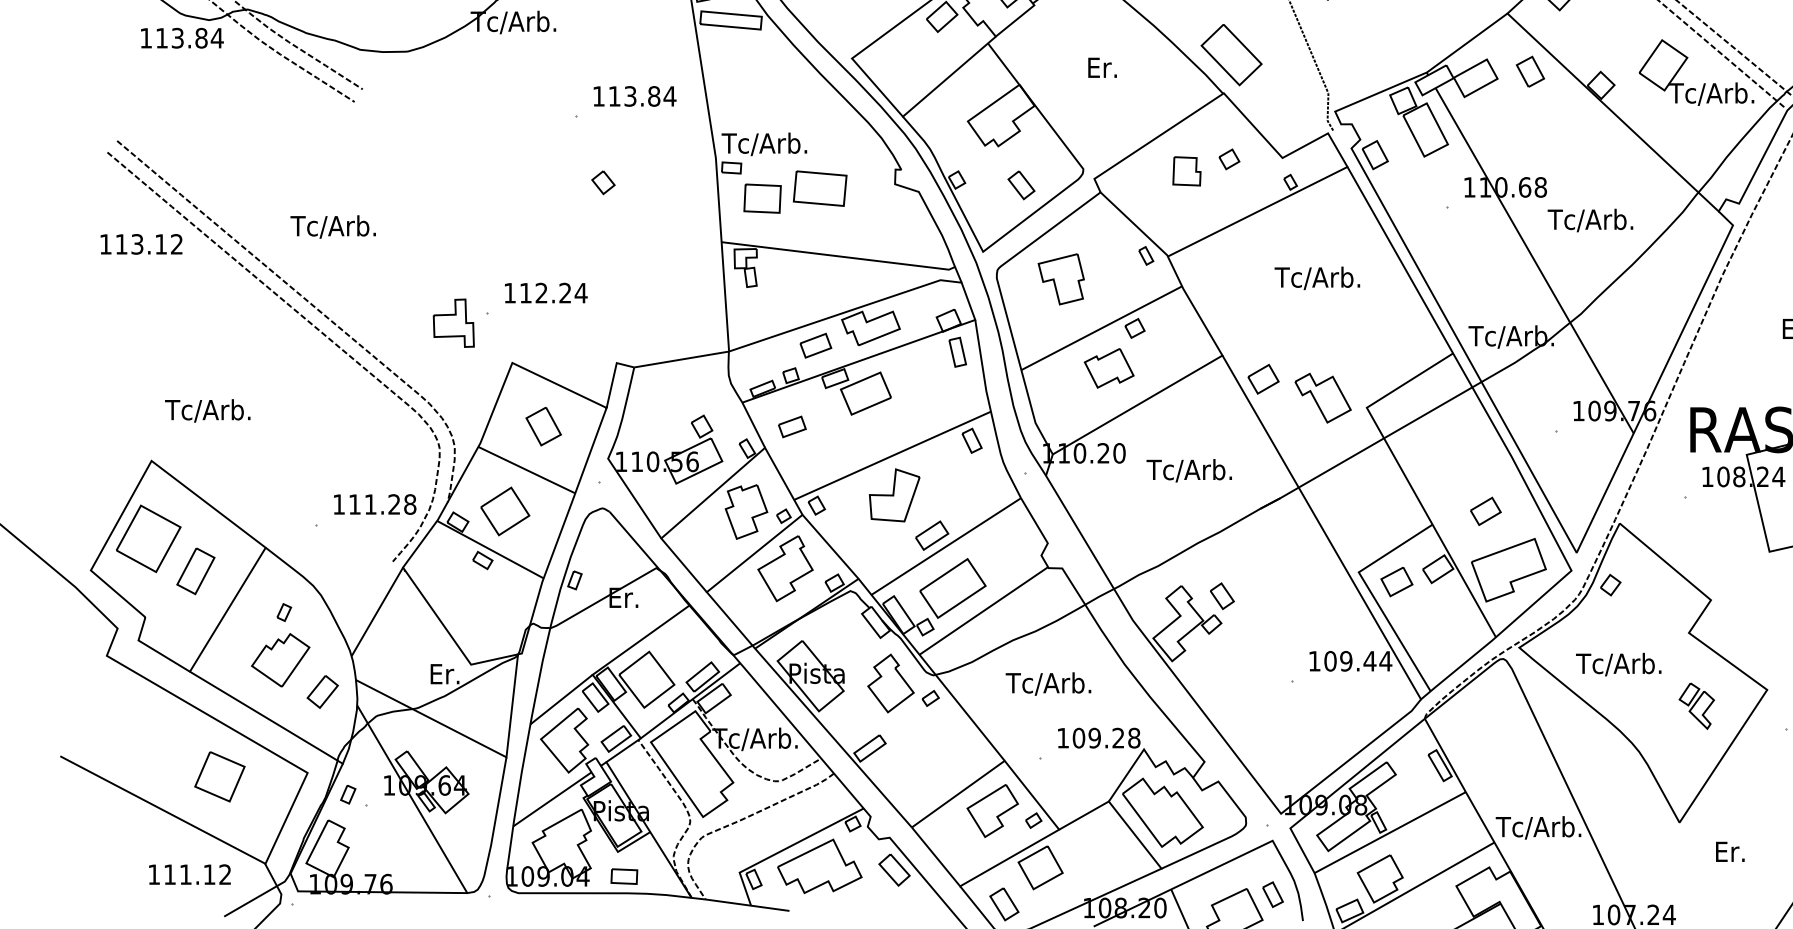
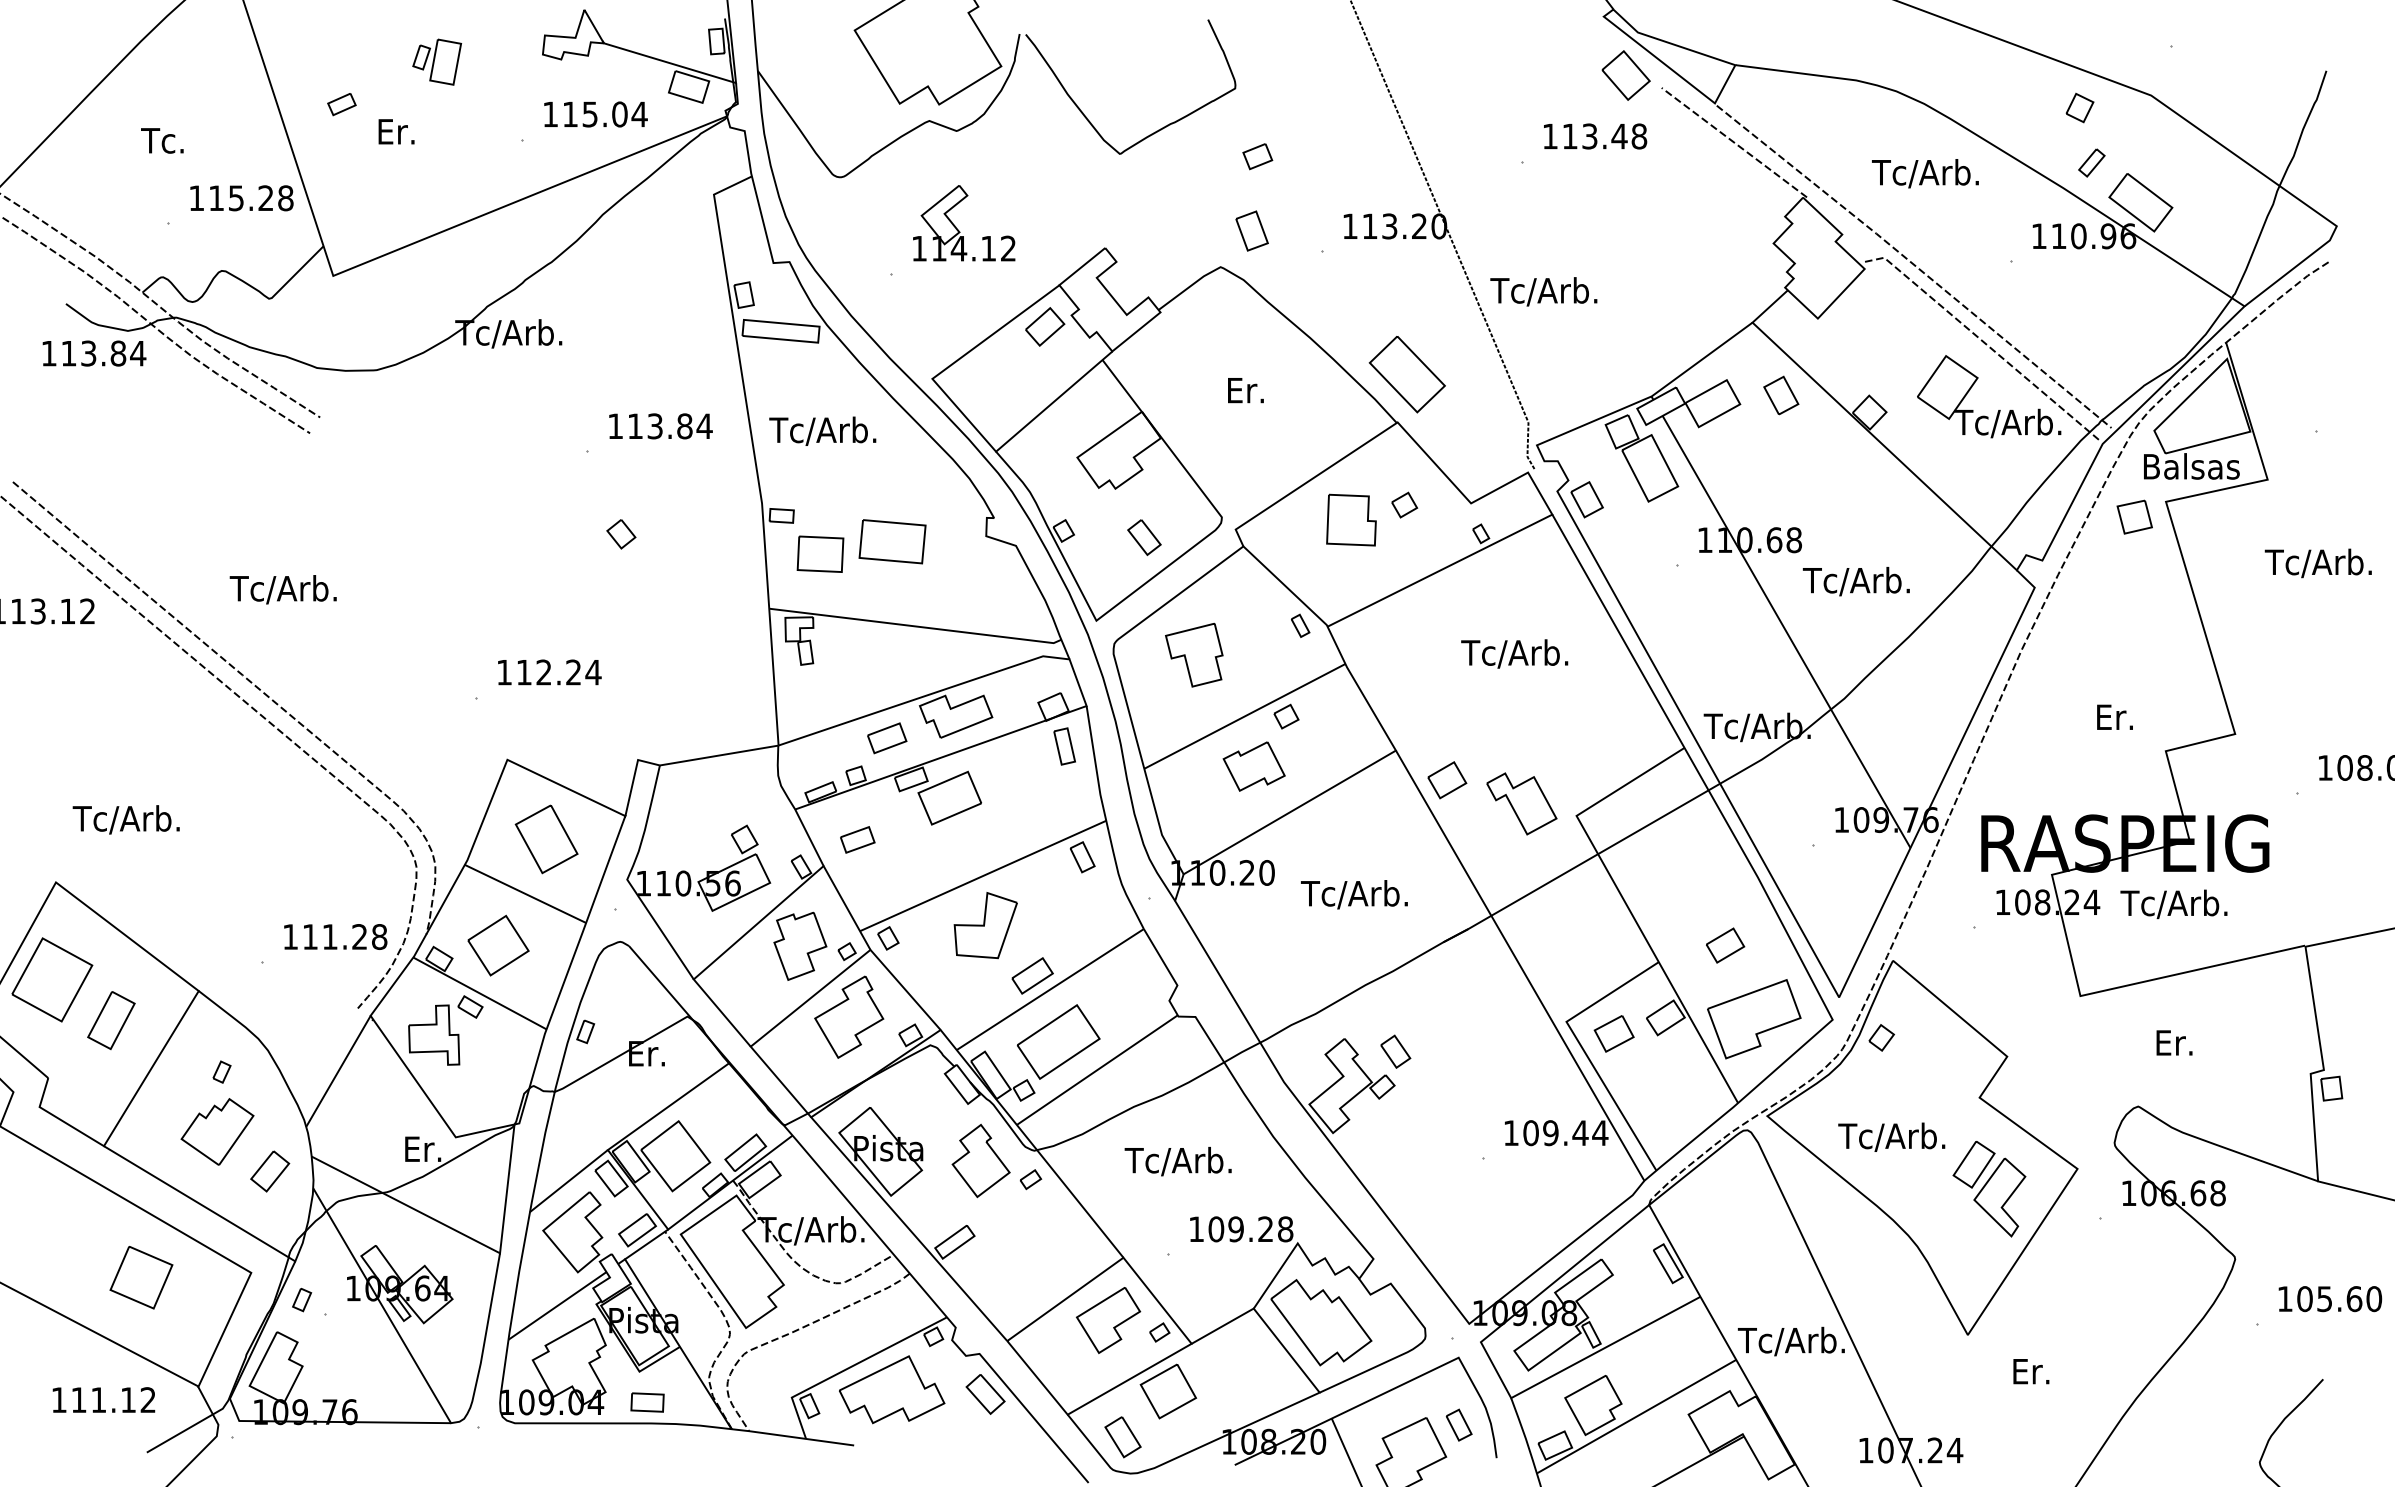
text: (764, 143) -> (822, 430), moved
part: (1186, 170) -> (1351, 519), size x1.43
part: (454, 322) -> (434, 1034), moved
part: (543, 426) -> (546, 839), size x1.43
part: (1696, 706) -> (1989, 1189), size x1.67

